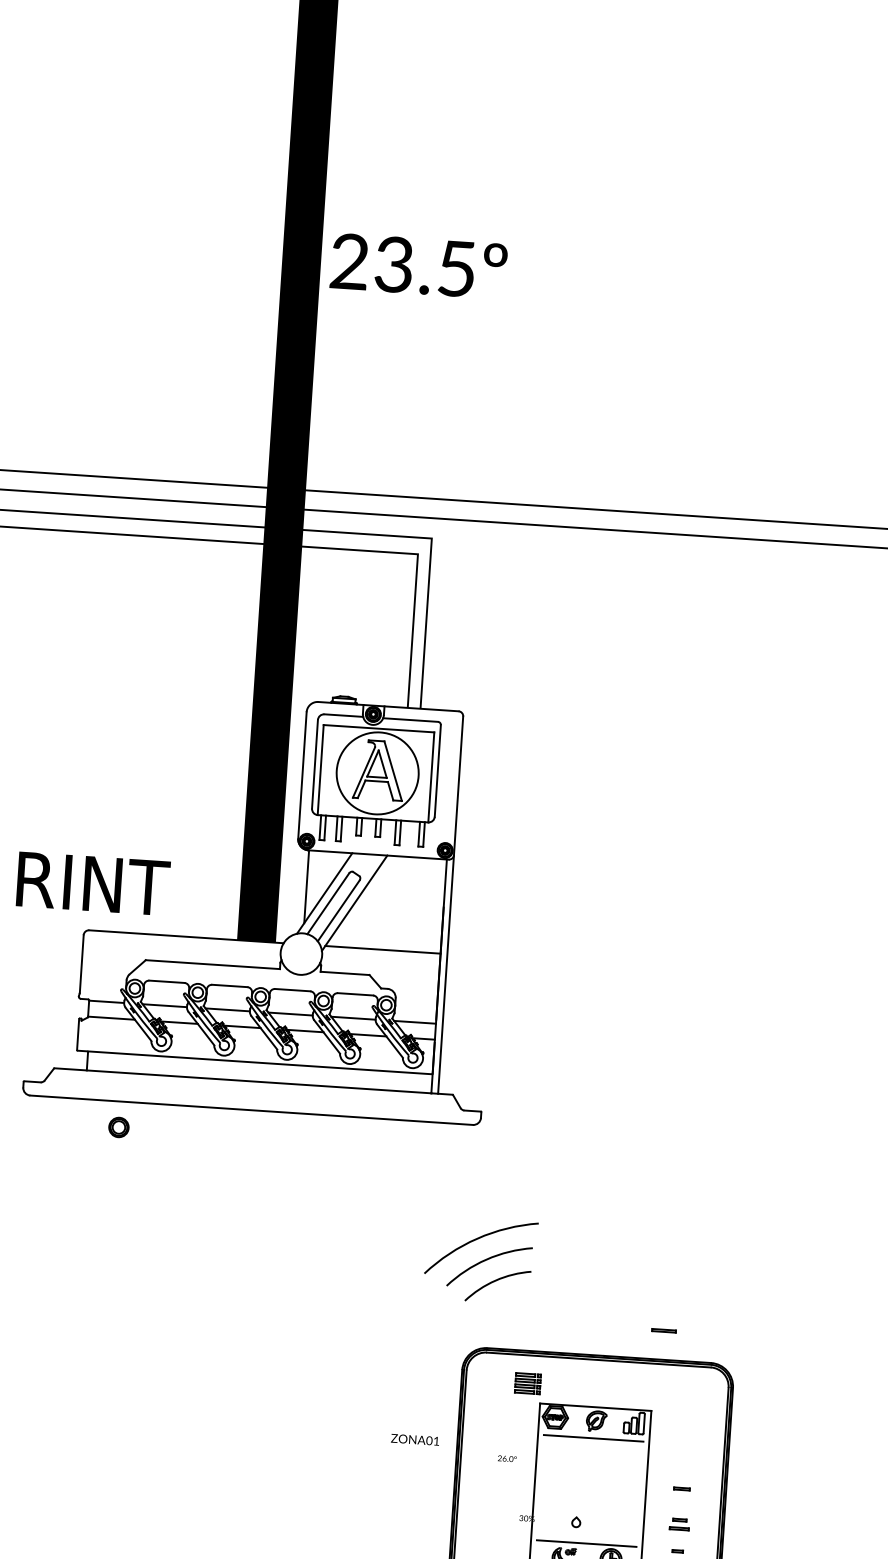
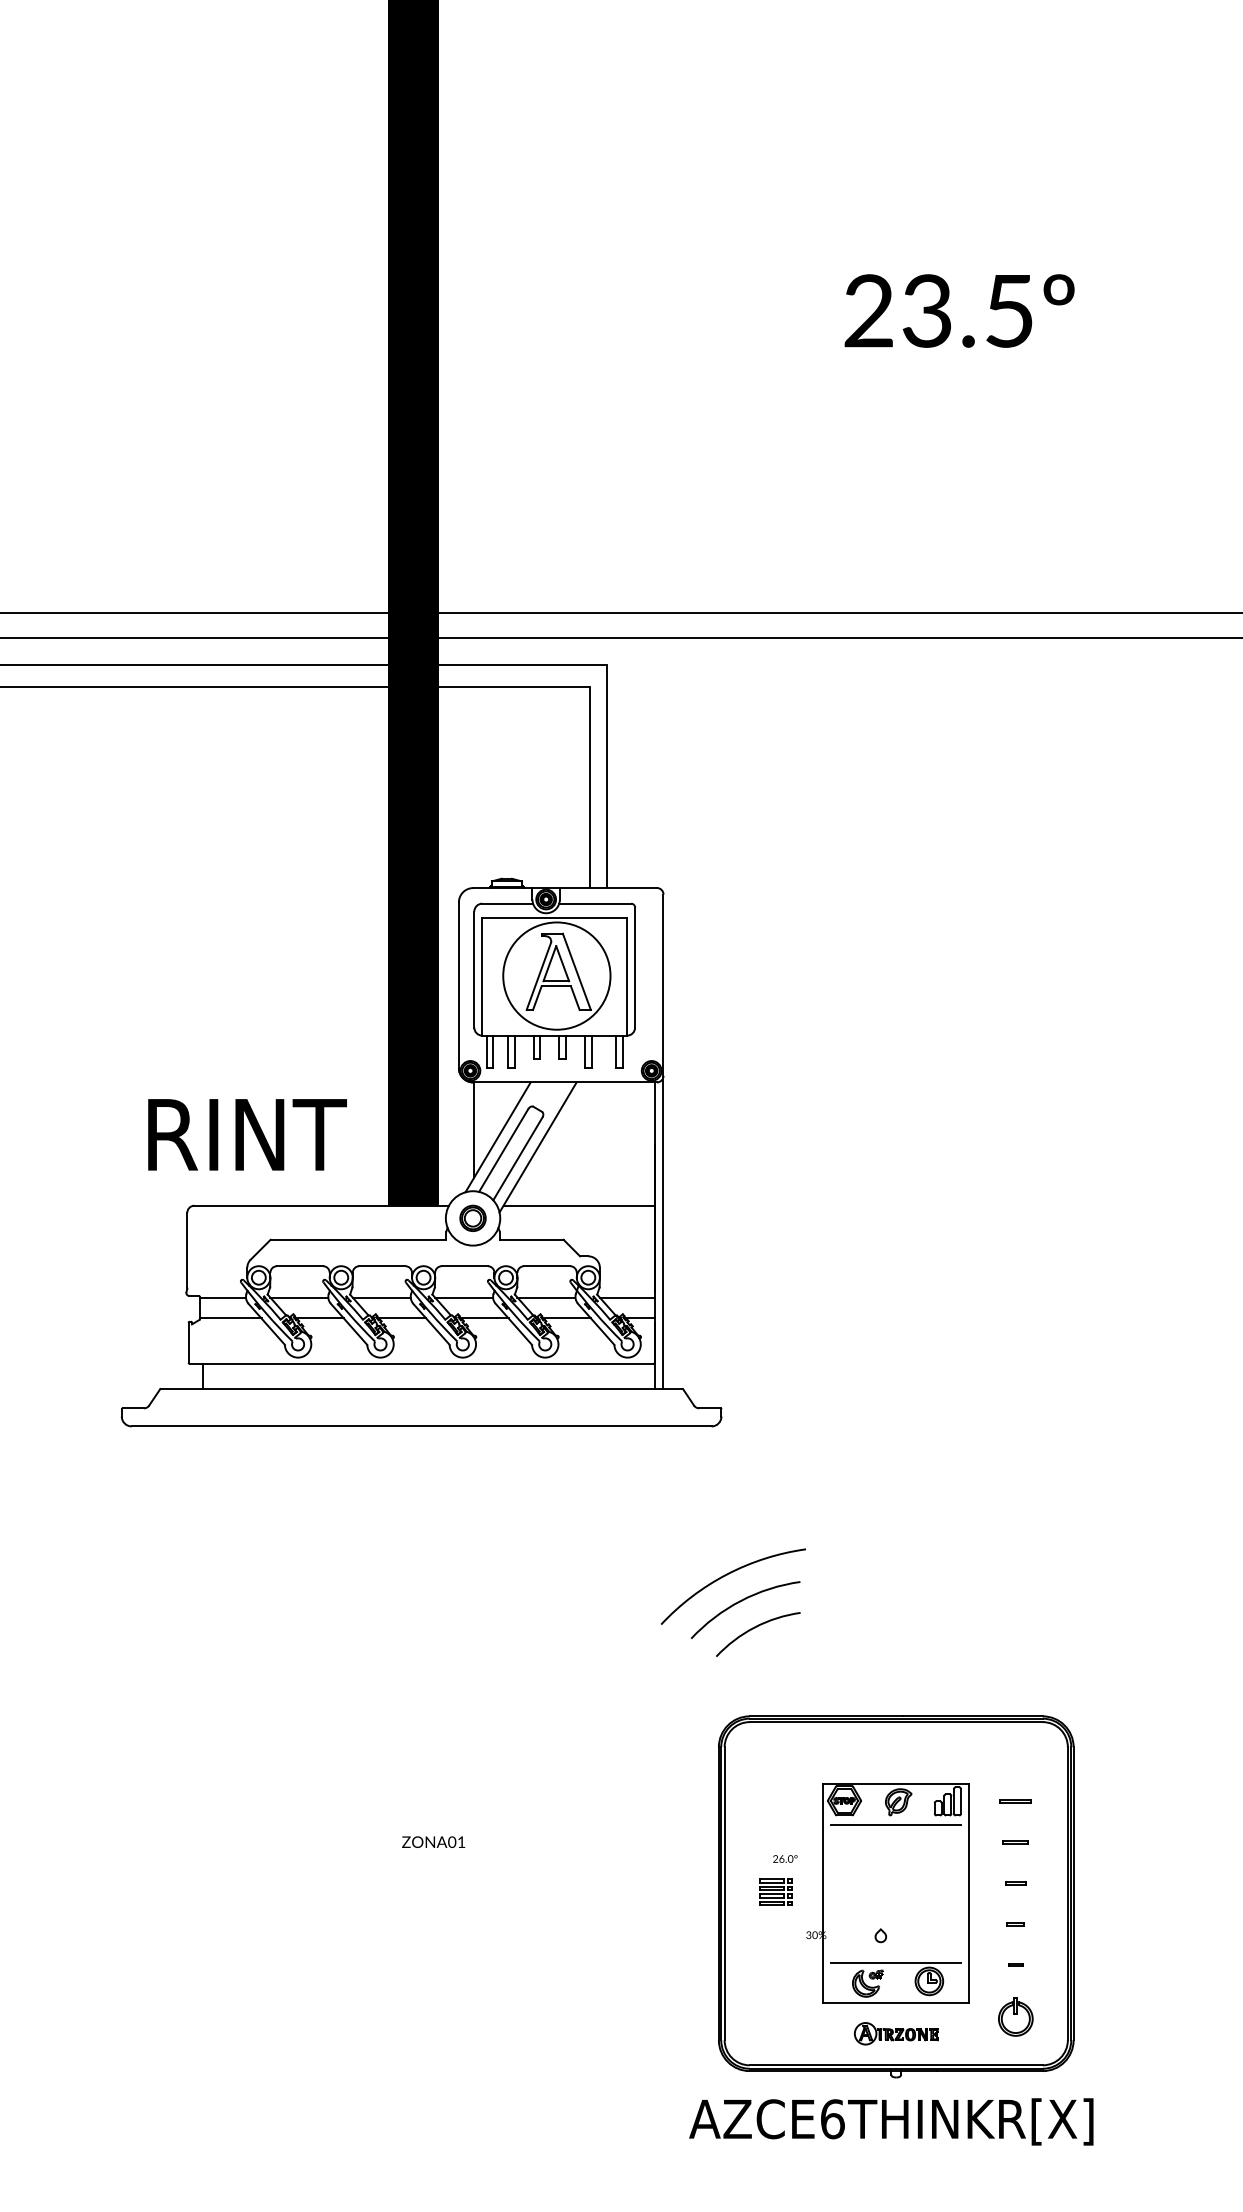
text: (418, 265) -> (959, 310), moved
text: (93, 883) -> (247, 1134), moved
part: (118, 1126) -> (472, 1217), moved
line: (663, 1330) -> (1015, 1800), moved
part: (527, 1383) -> (775, 1891), moved
text: (415, 1439) -> (433, 1841), moved
line: (679, 1528) -> (1015, 1841), moved

